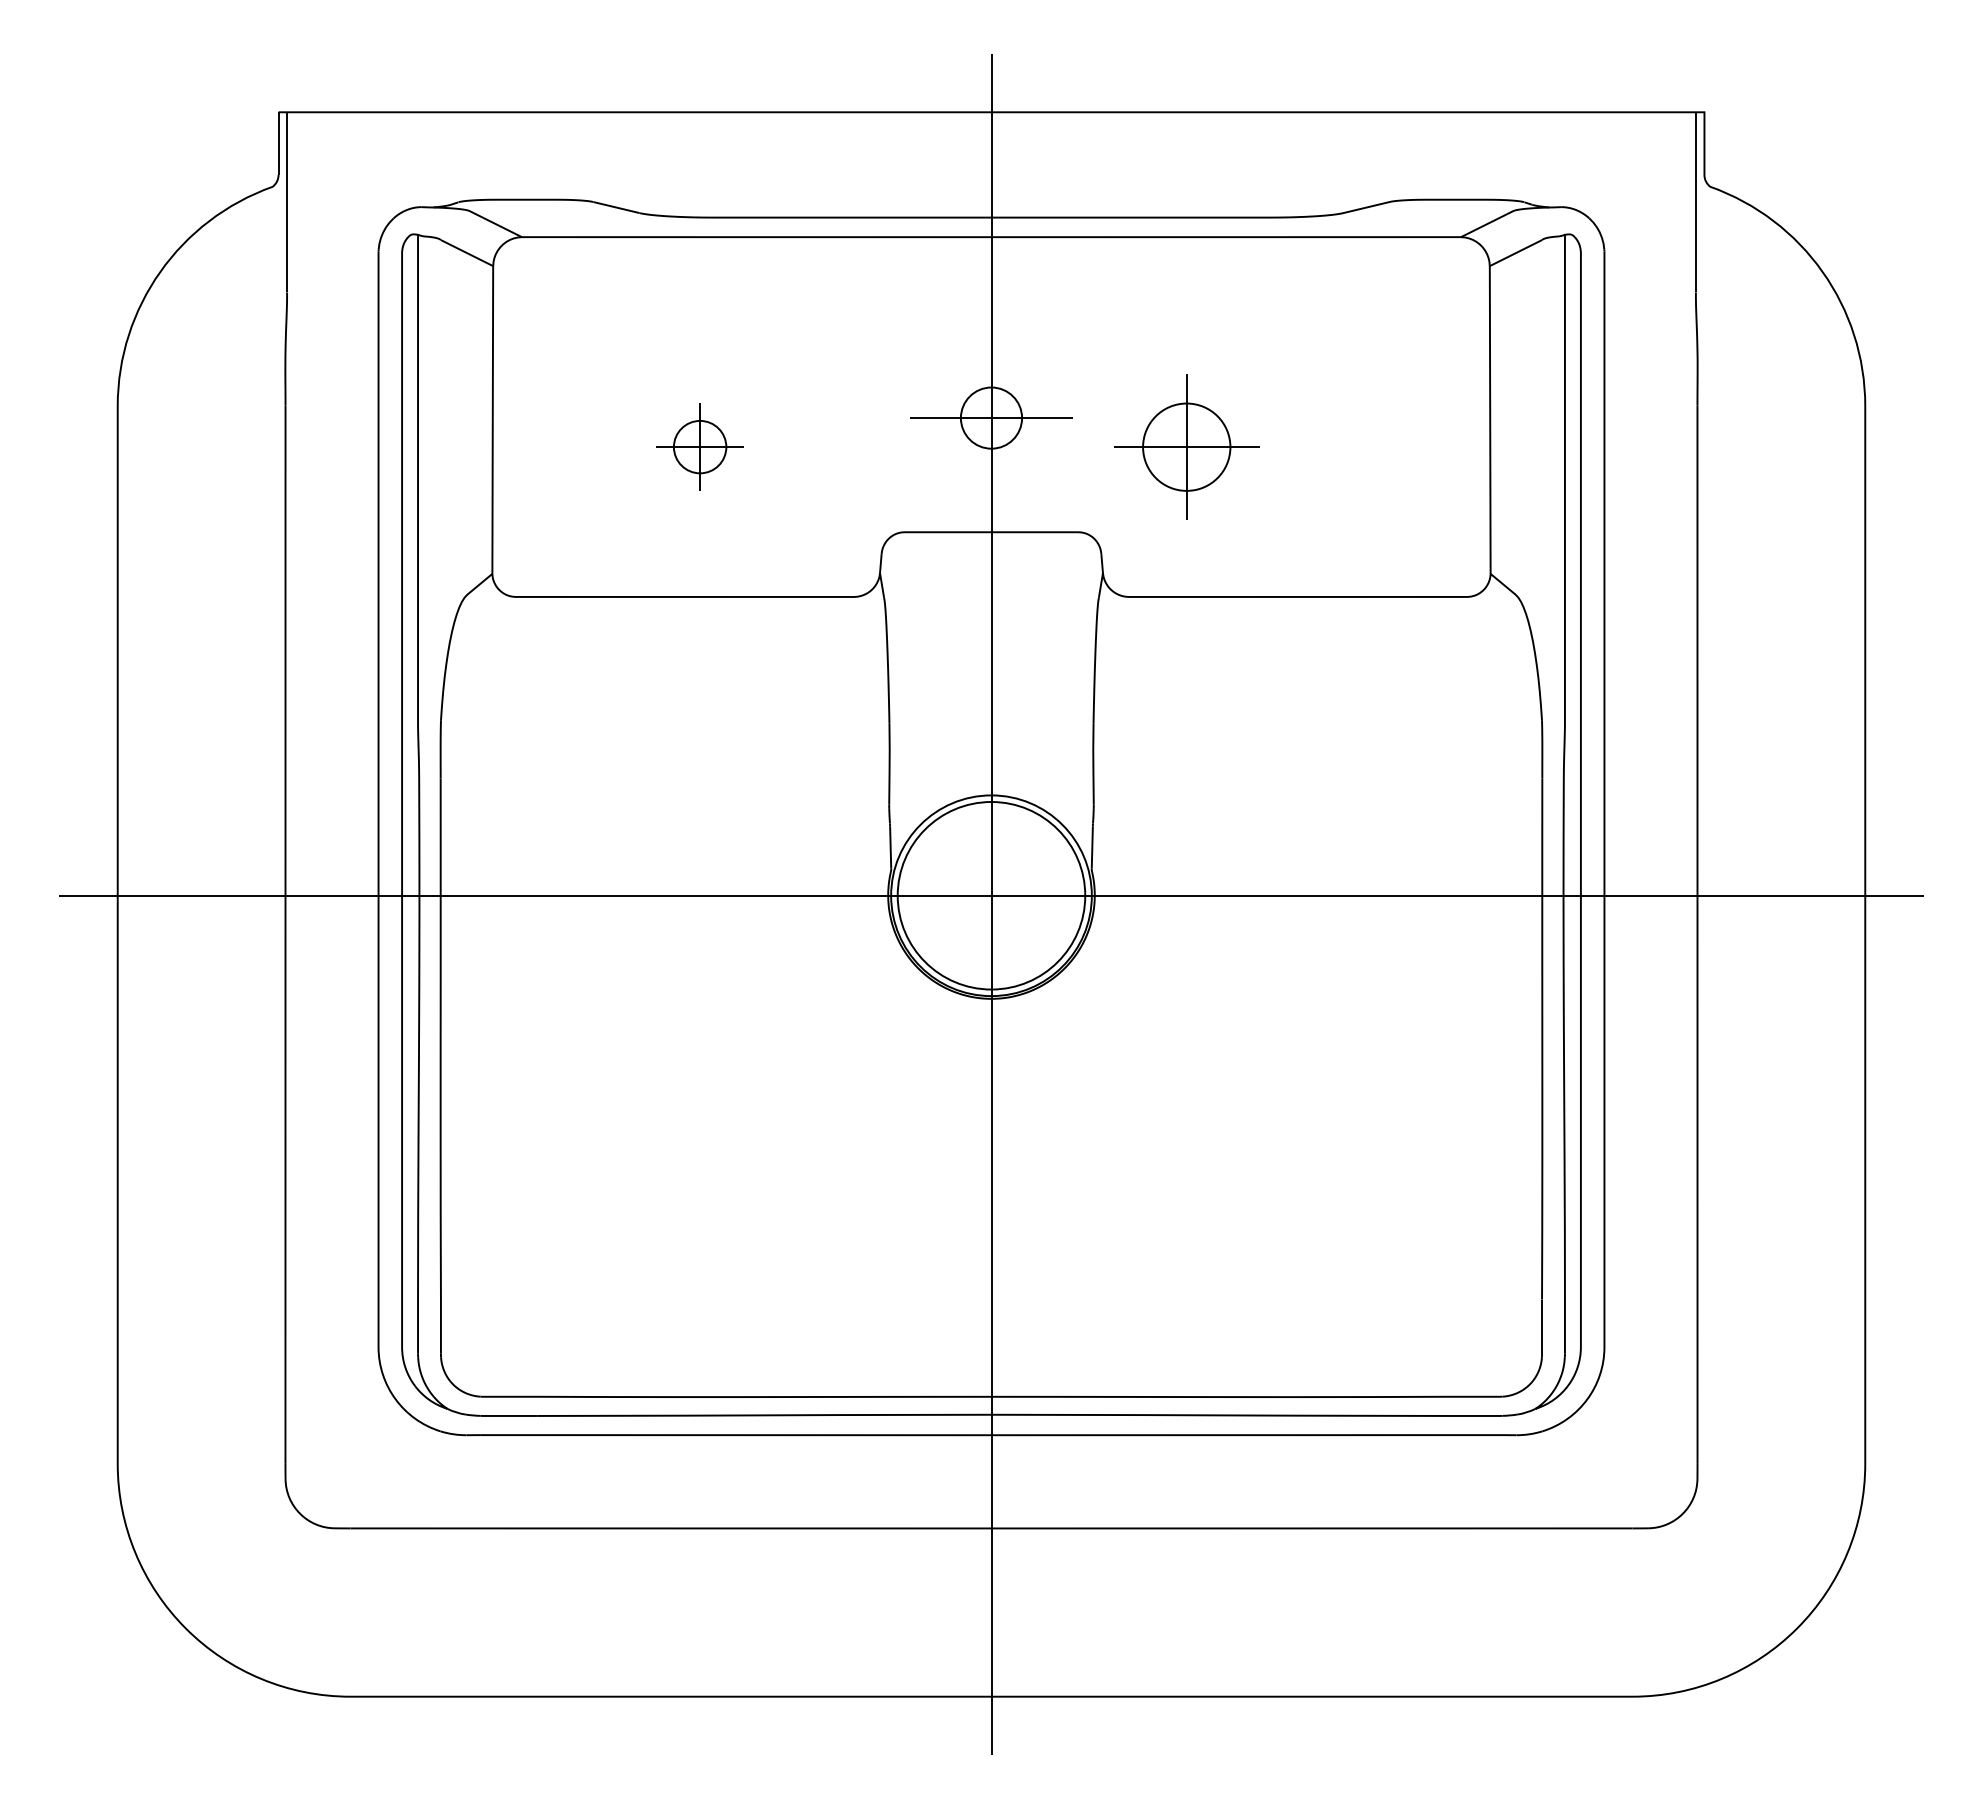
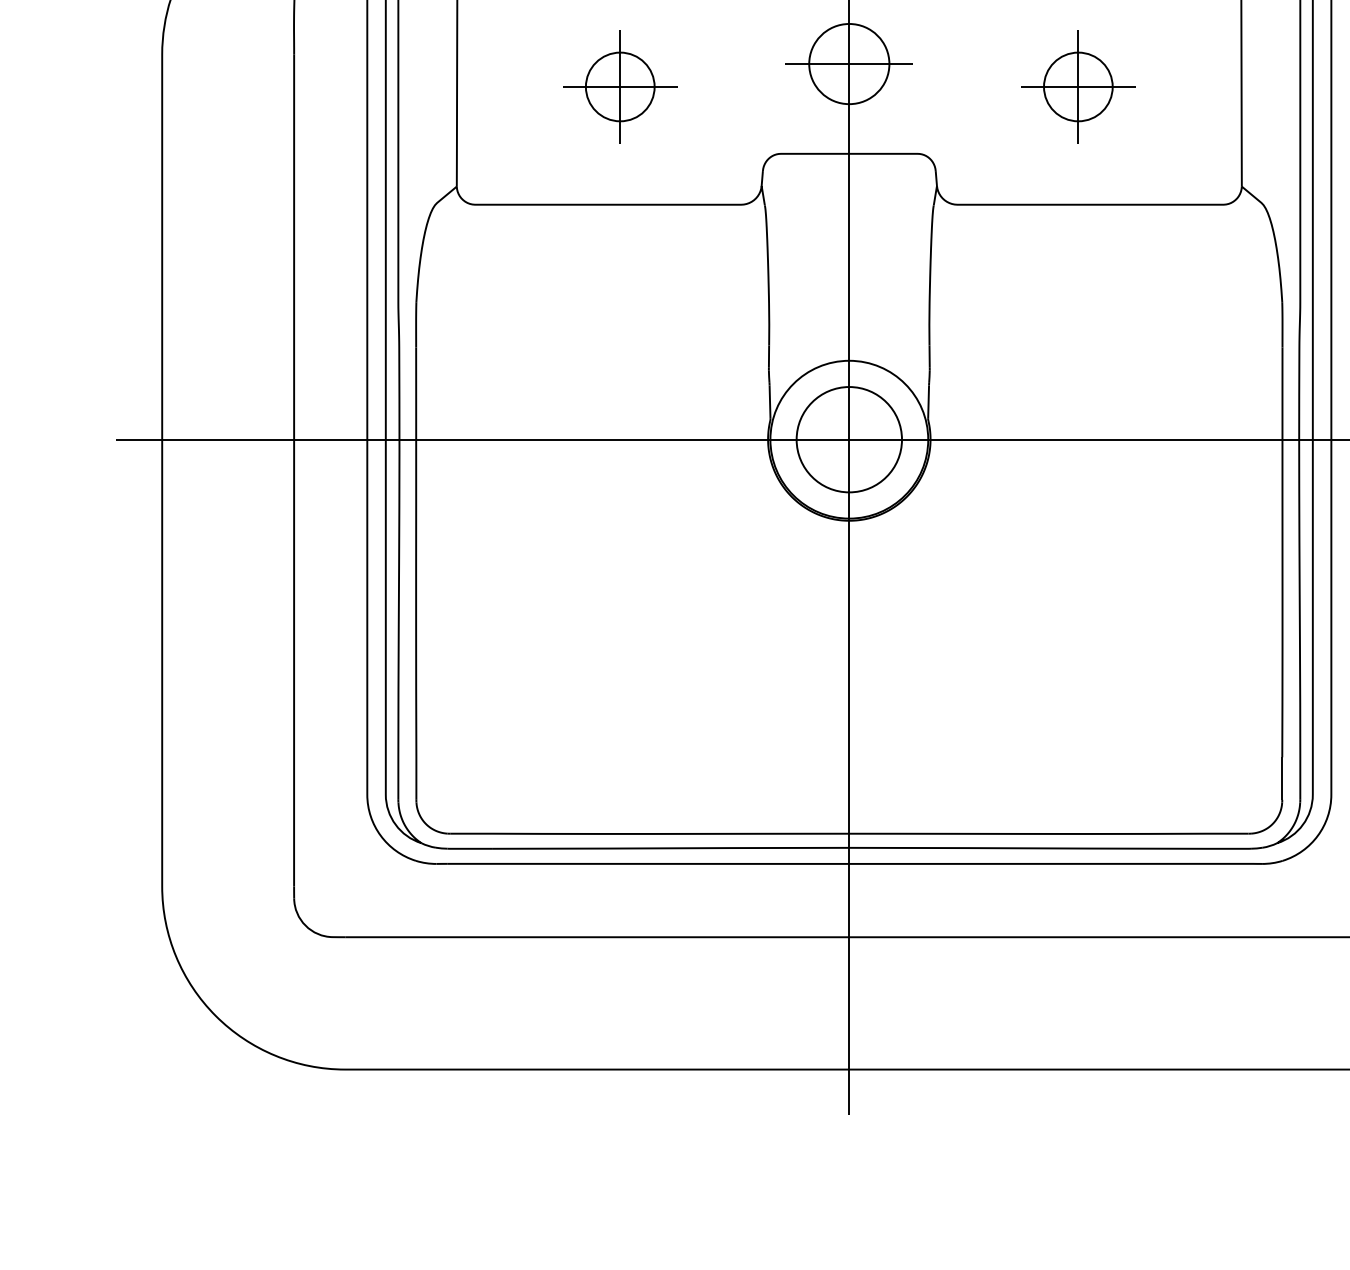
circle: (991, 418) -> (849, 64), size x1.67
part: (699, 446) -> (619, 86), size x1.67
part: (1186, 446) -> (1078, 86), moved
circle: (991, 895) -> (849, 439), size x0.71

